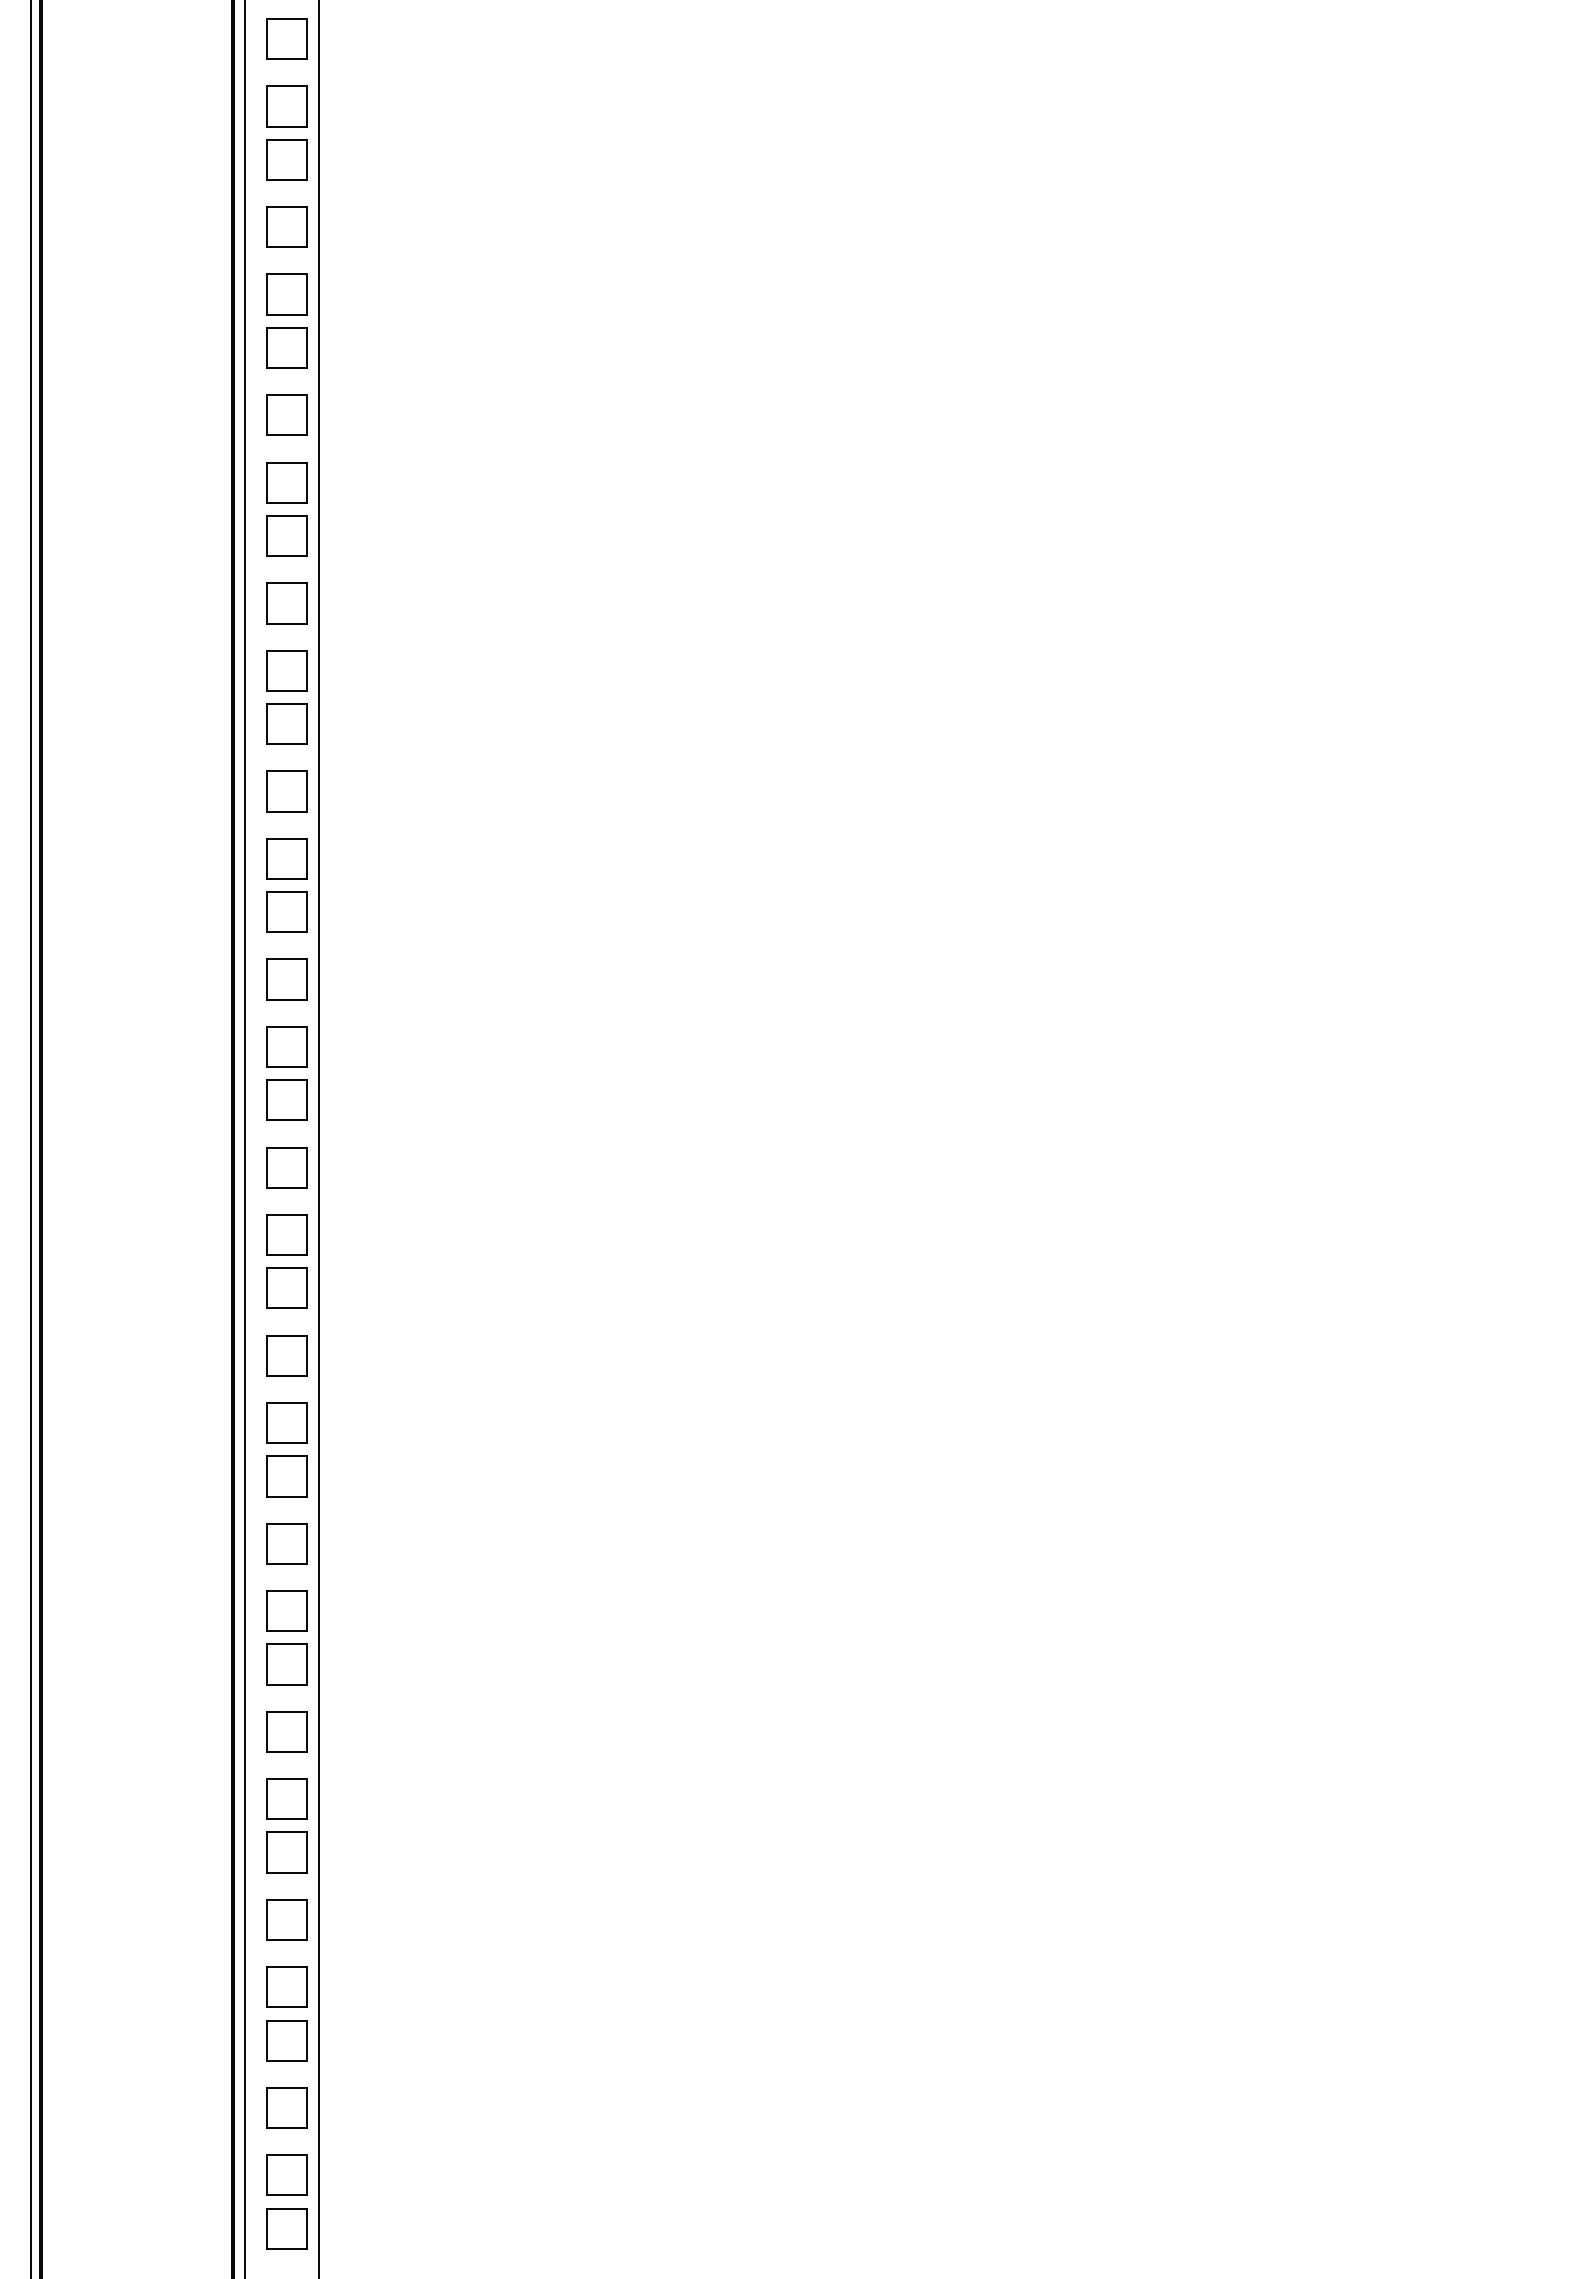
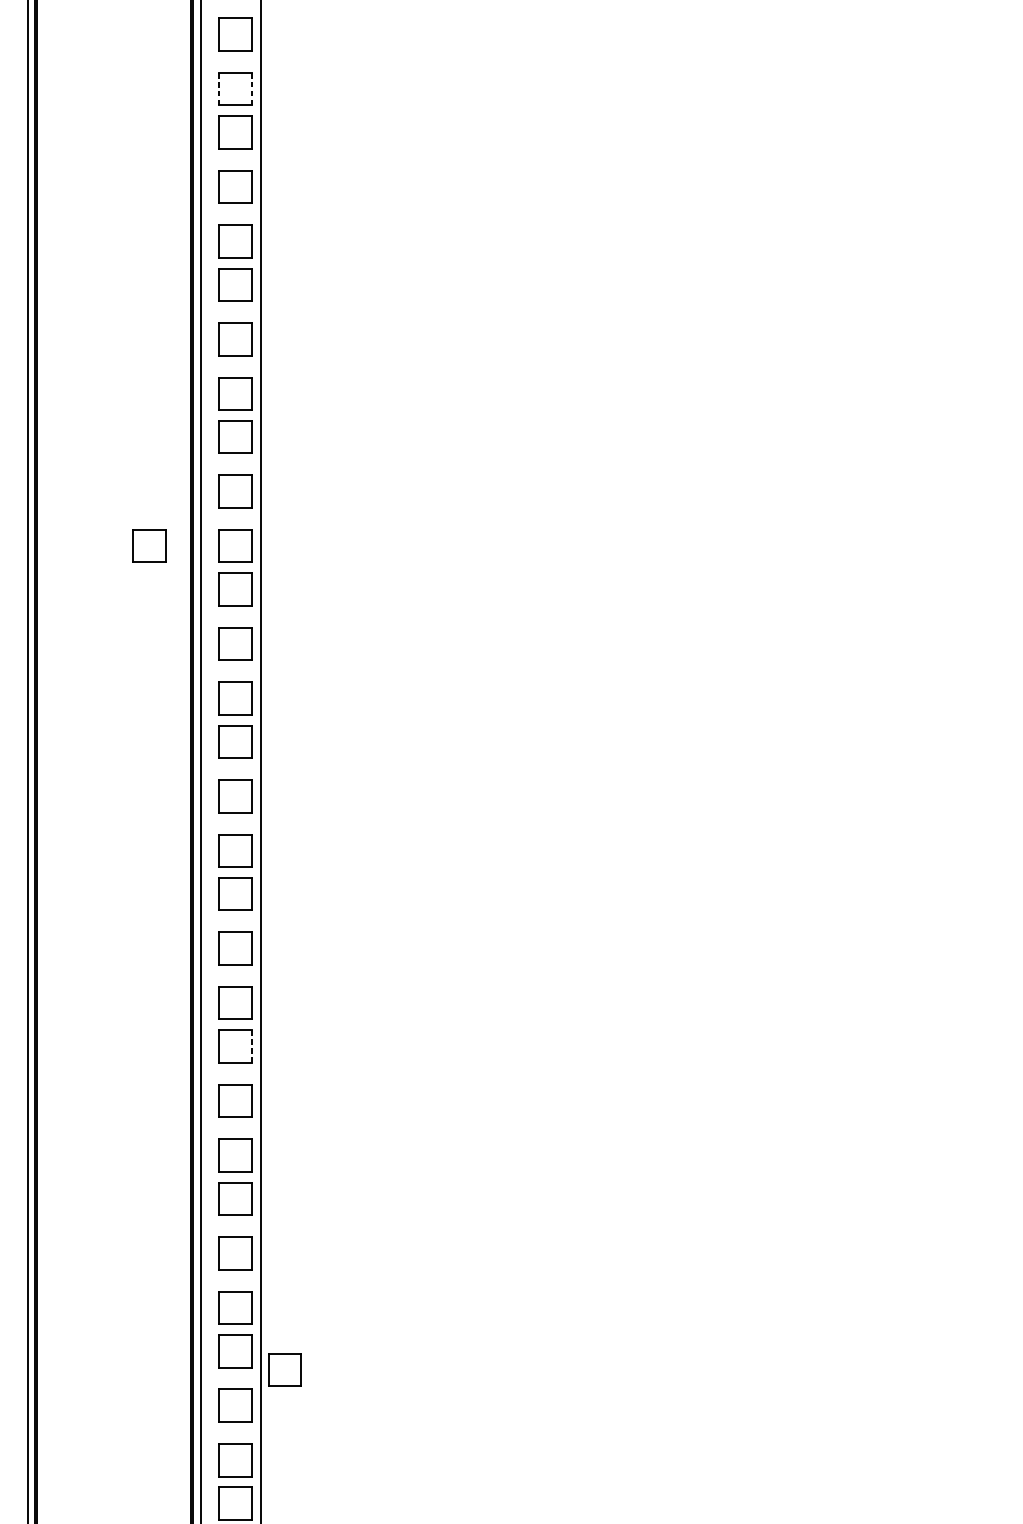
line: (267, 294) -> (219, 89), solid -> dashed
line: (307, 295) -> (251, 89), solid -> dashed
part: (180, 858) -> (148, 545), added
line: (307, 1476) -> (251, 1046), solid -> dashed
part: (347, 1875) -> (284, 1369), added

